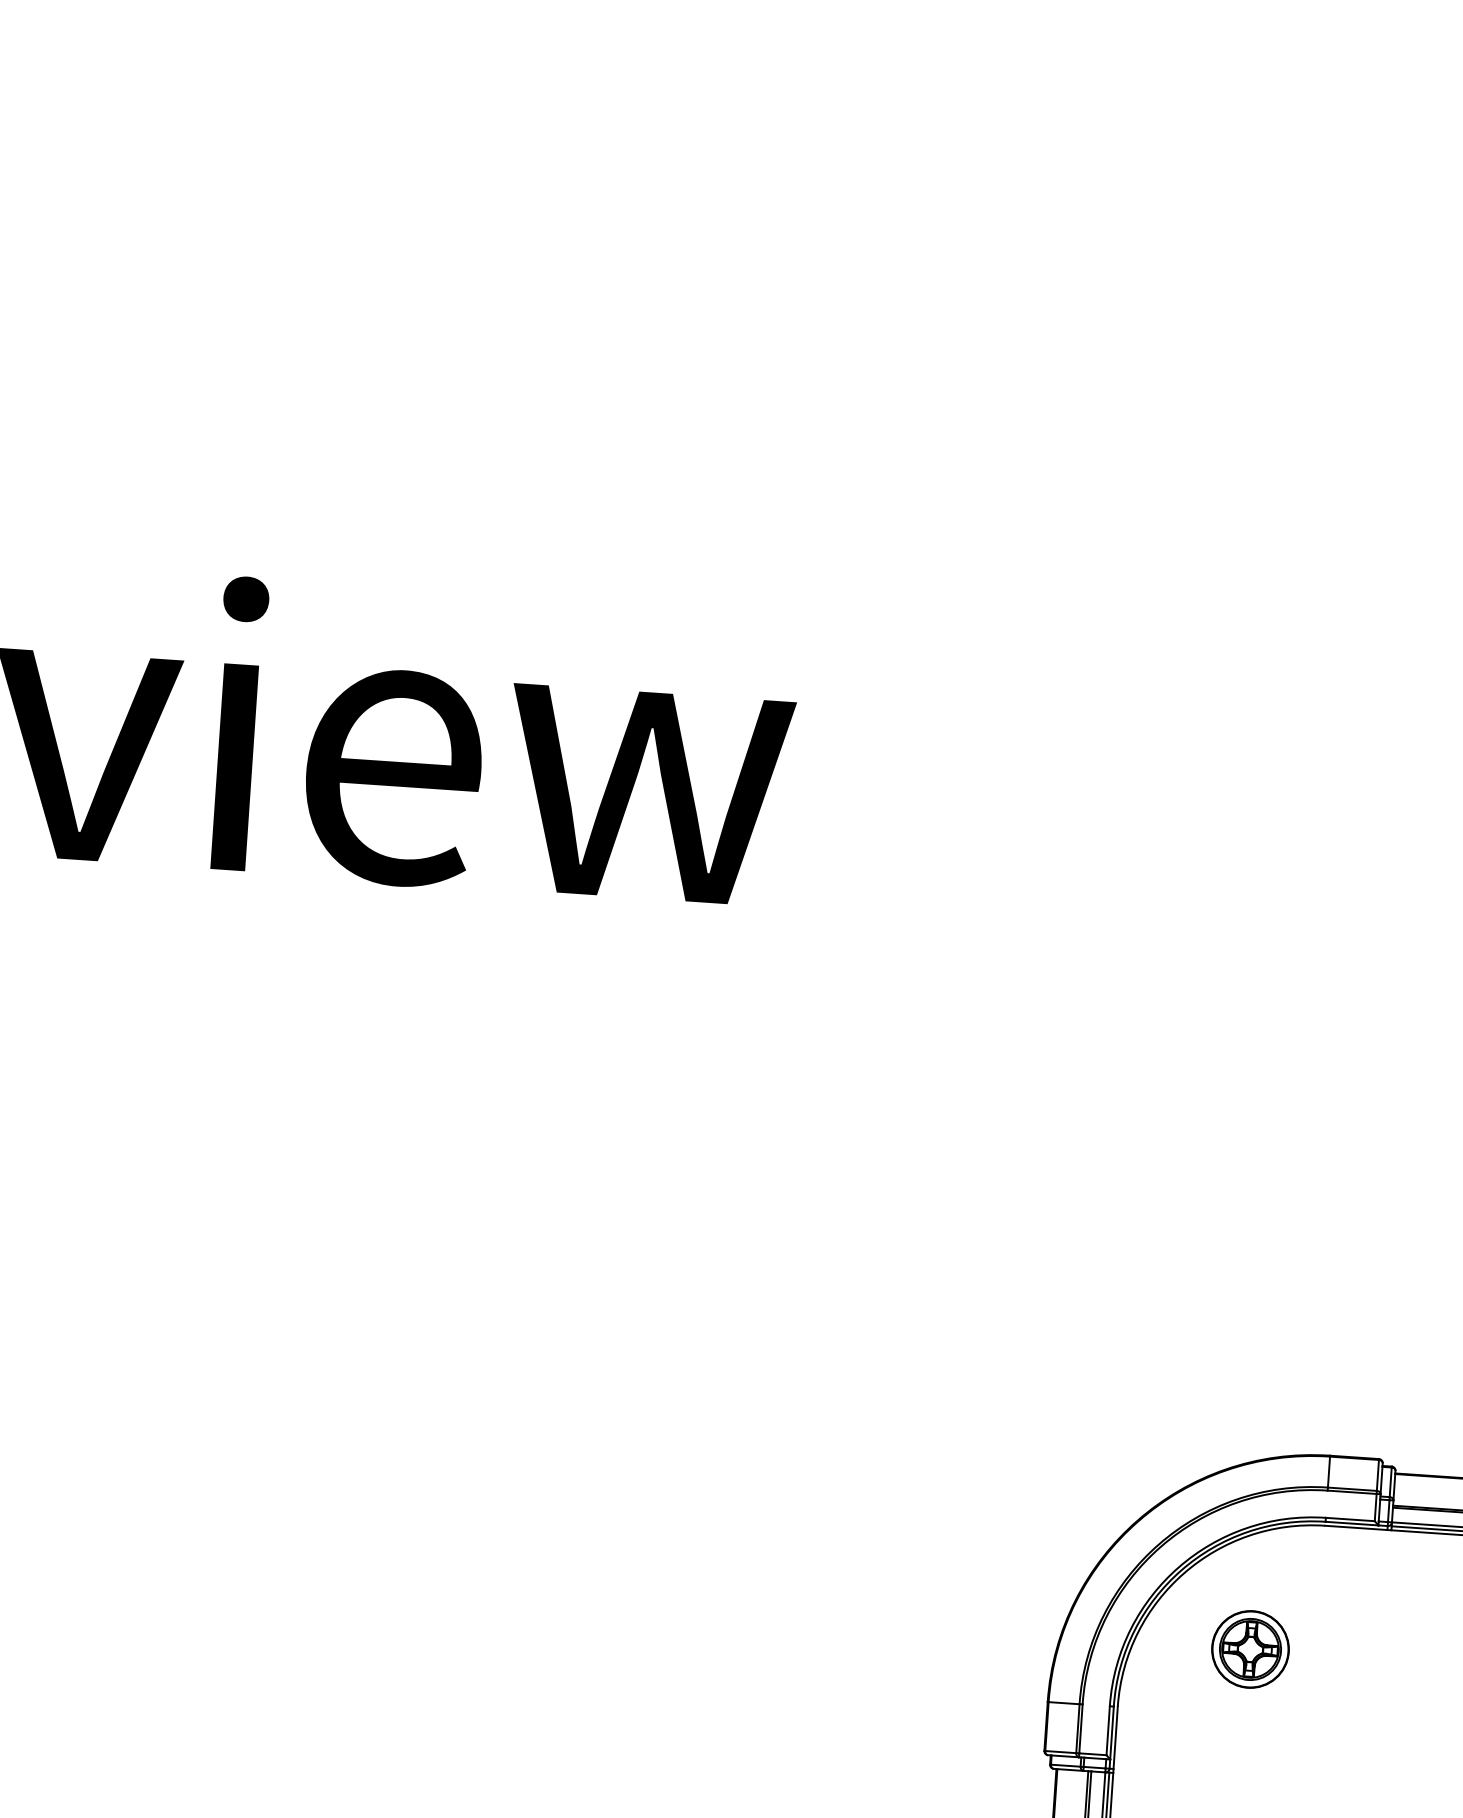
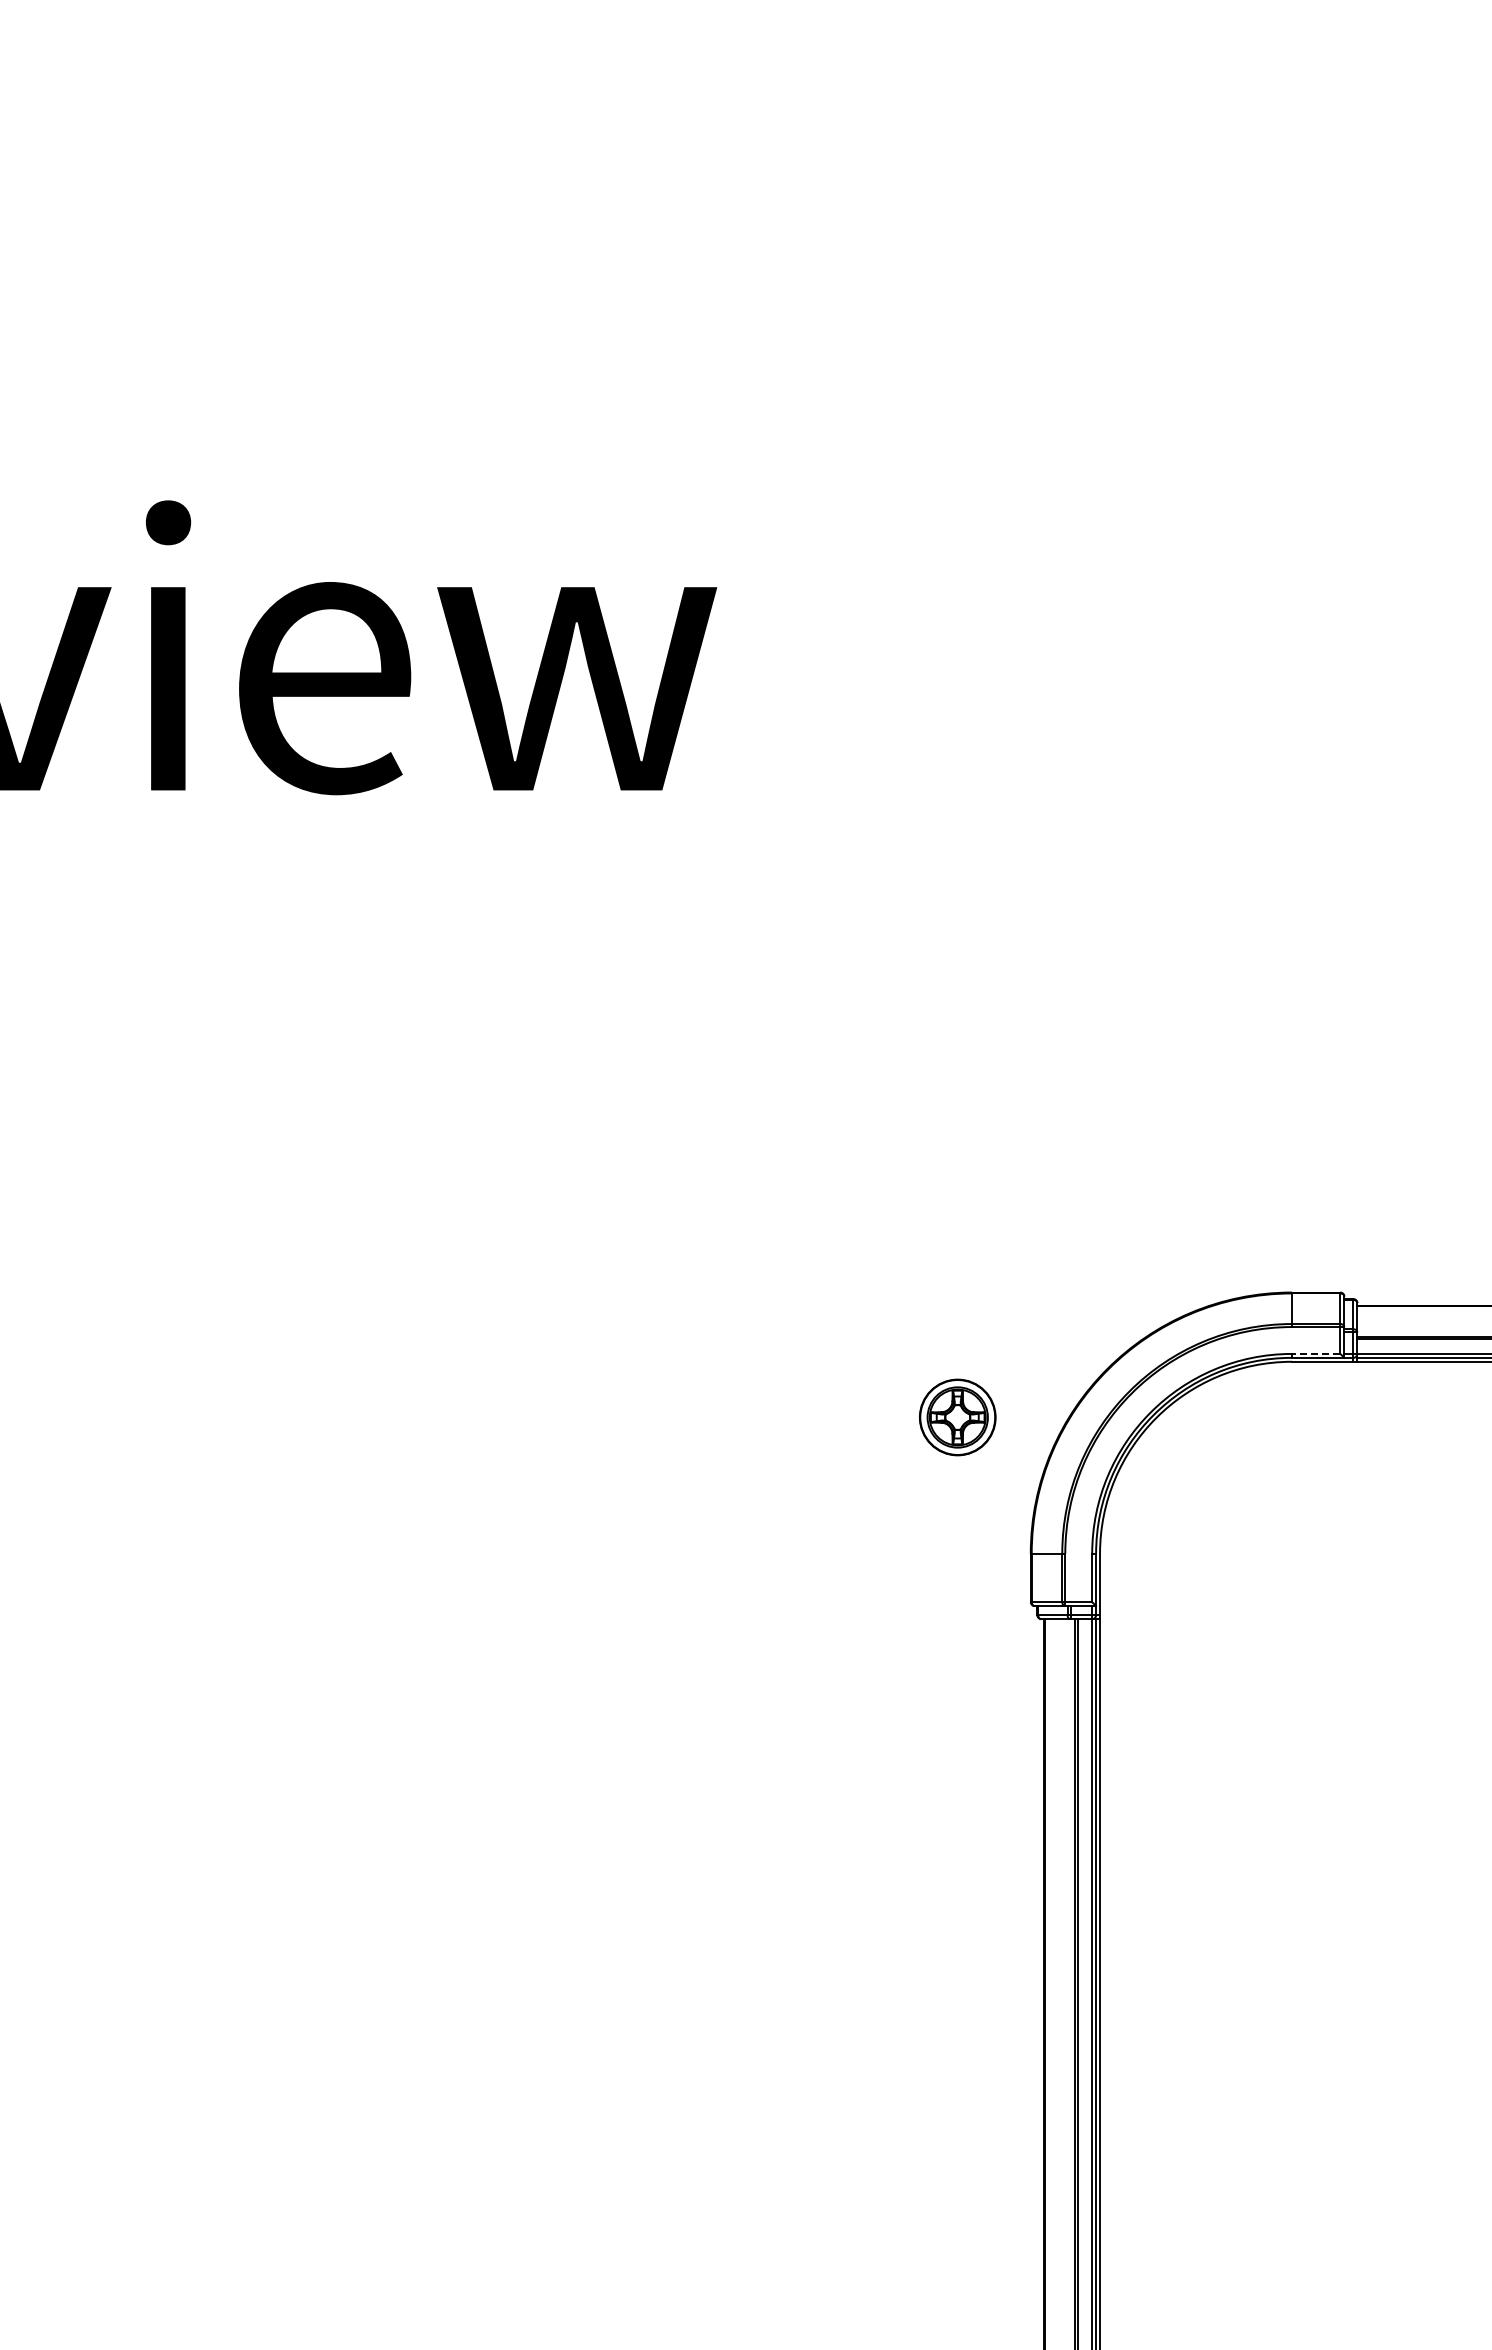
line: (1349, 1519) -> (1315, 1353), solid -> dashed
part: (1250, 1649) -> (957, 1417), moved

